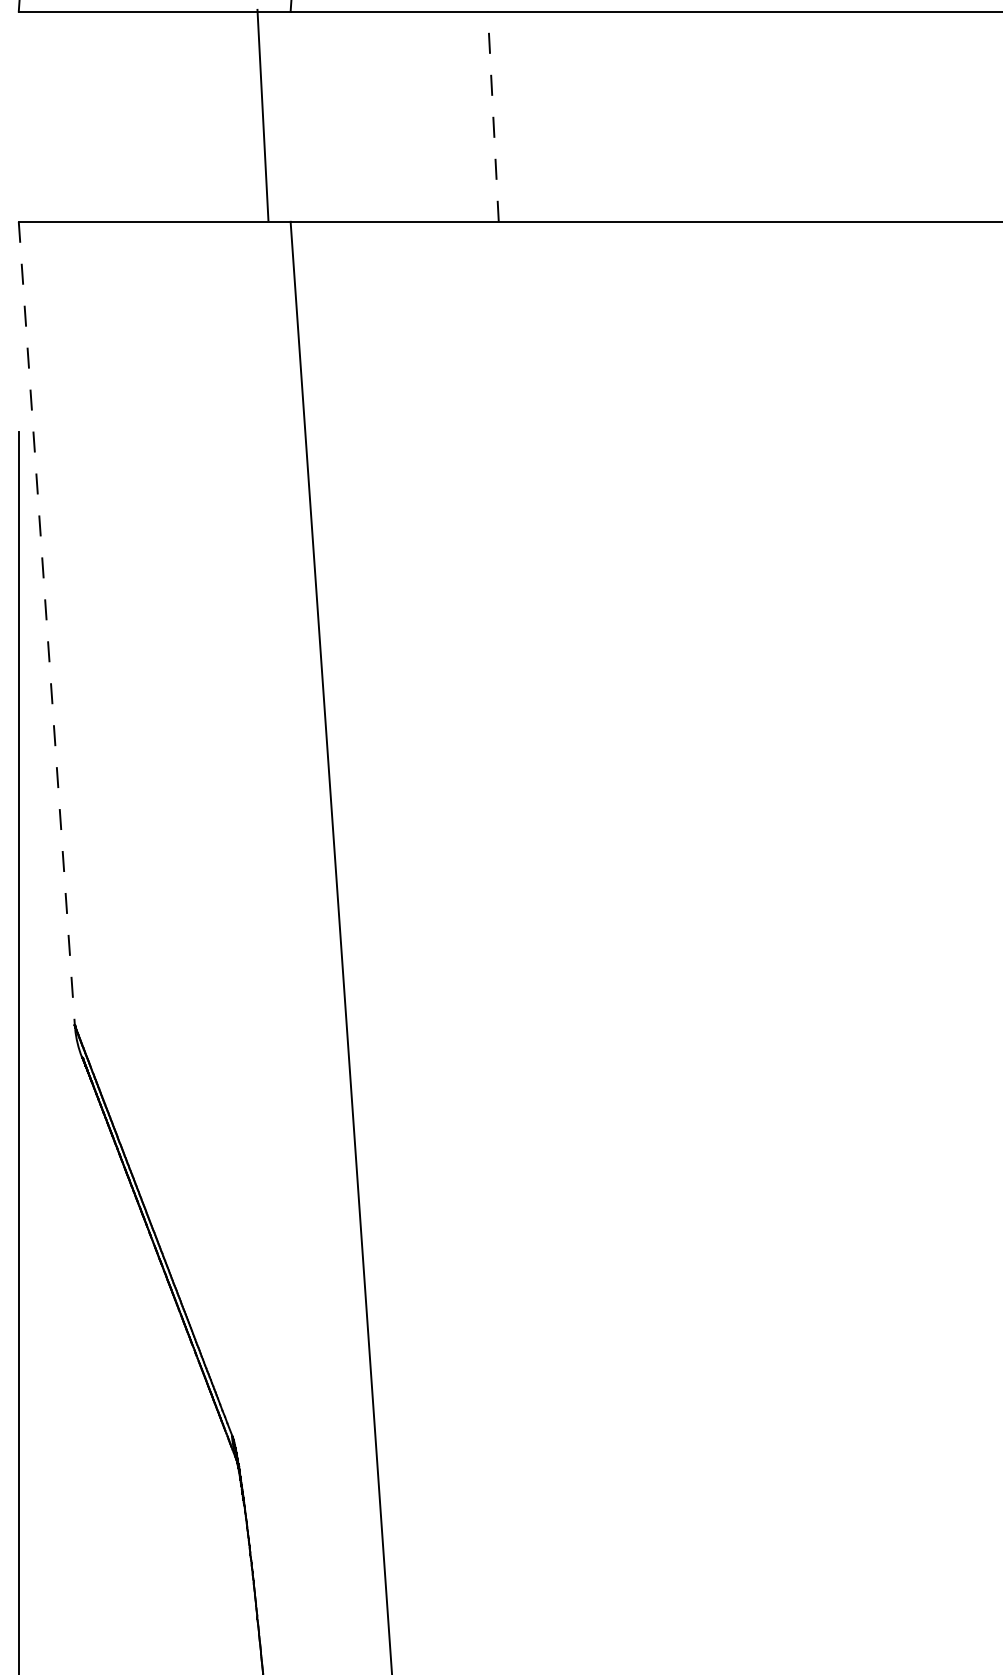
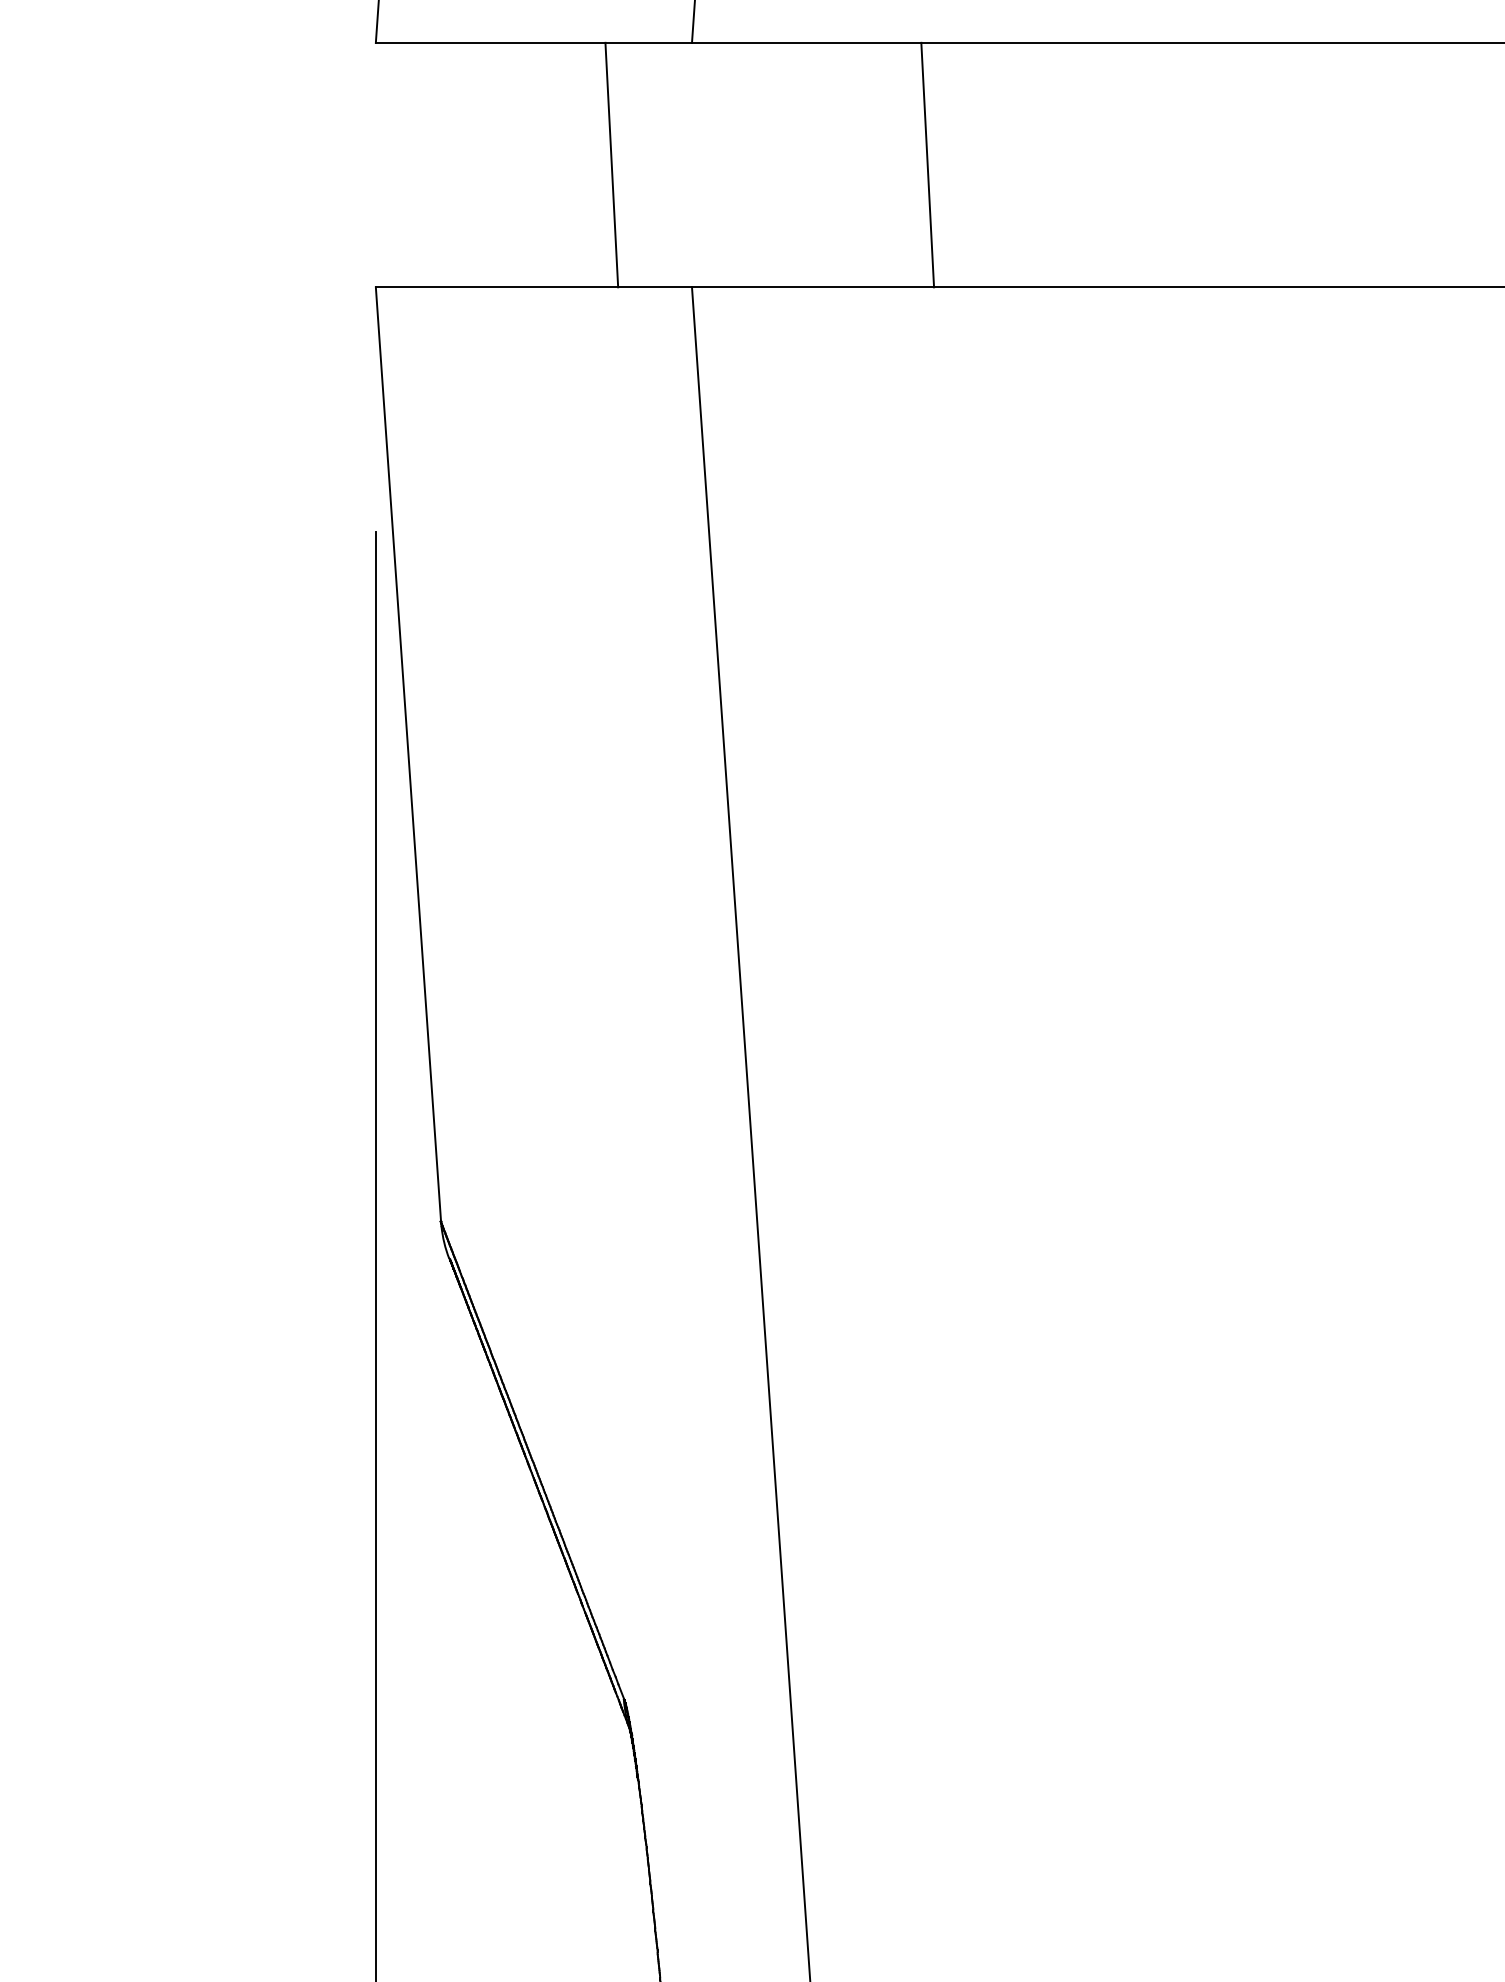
line: (262, 114) -> (611, 164), moved
line: (493, 116) -> (927, 164), dashed -> solid
line: (46, 625) -> (408, 756), dashed -> solid

